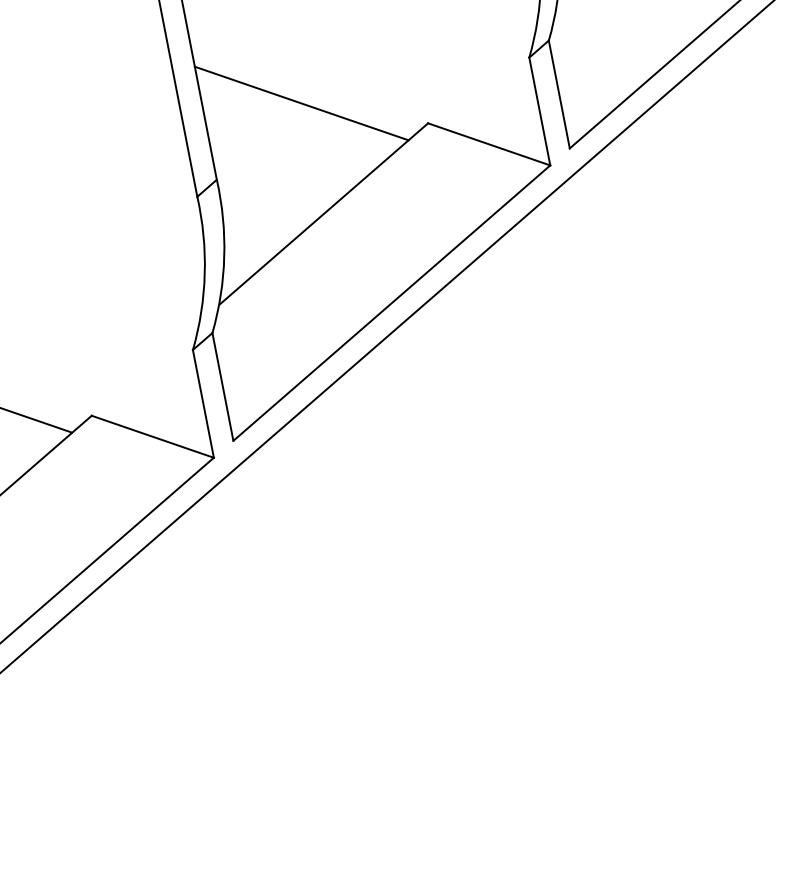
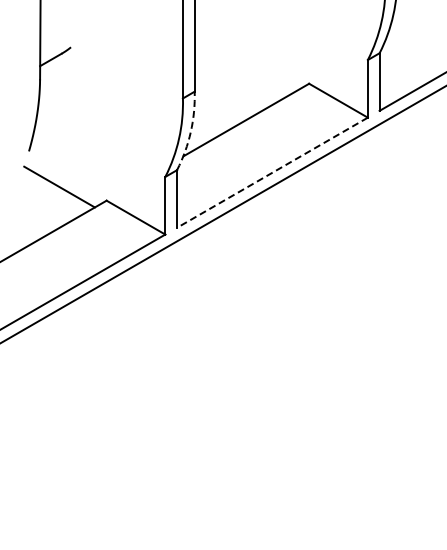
line: (300, 102) -> (245, 60), removed
arc: (223, 257) -> (190, 132), solid -> dashed
line: (391, 302) -> (272, 172), solid -> dashed

